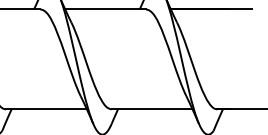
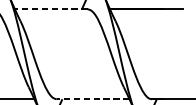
line: (105, 9) -> (51, 9), solid -> dashed
line: (151, 109) -> (92, 99), solid -> dashed

